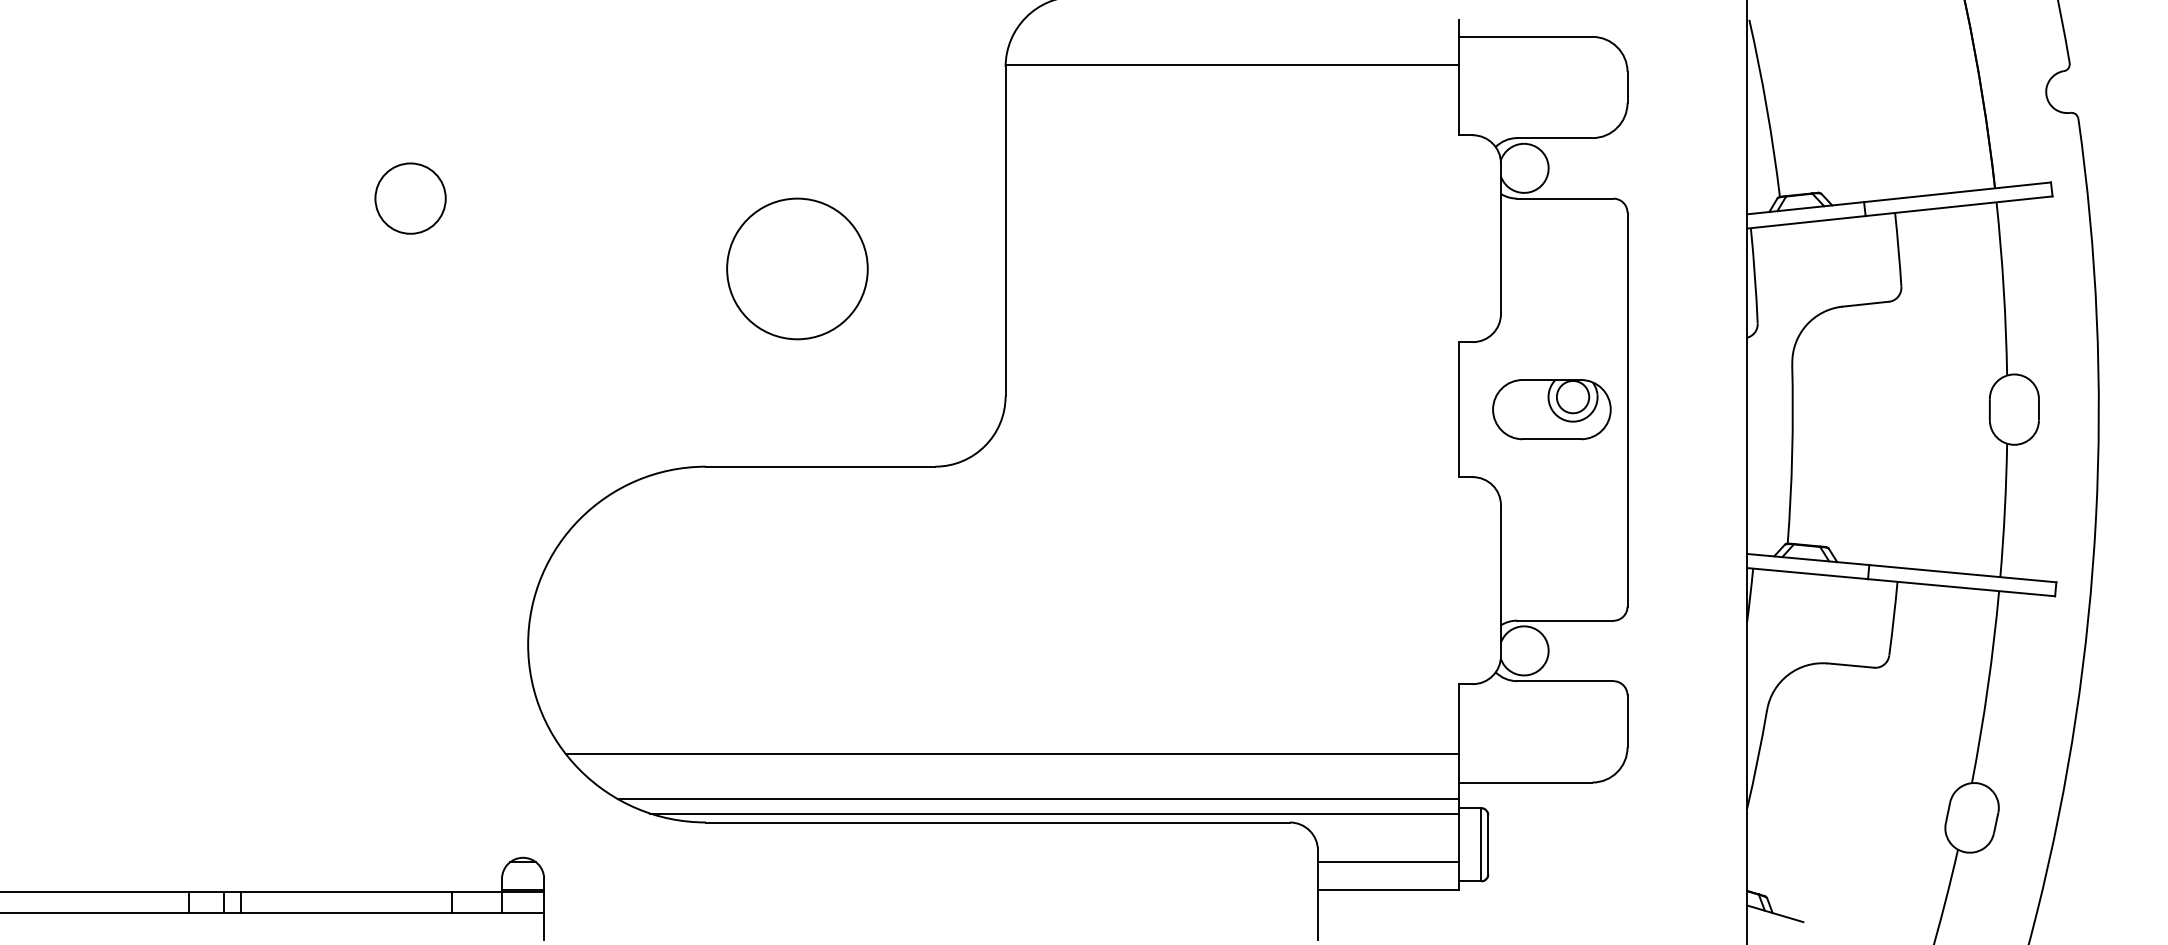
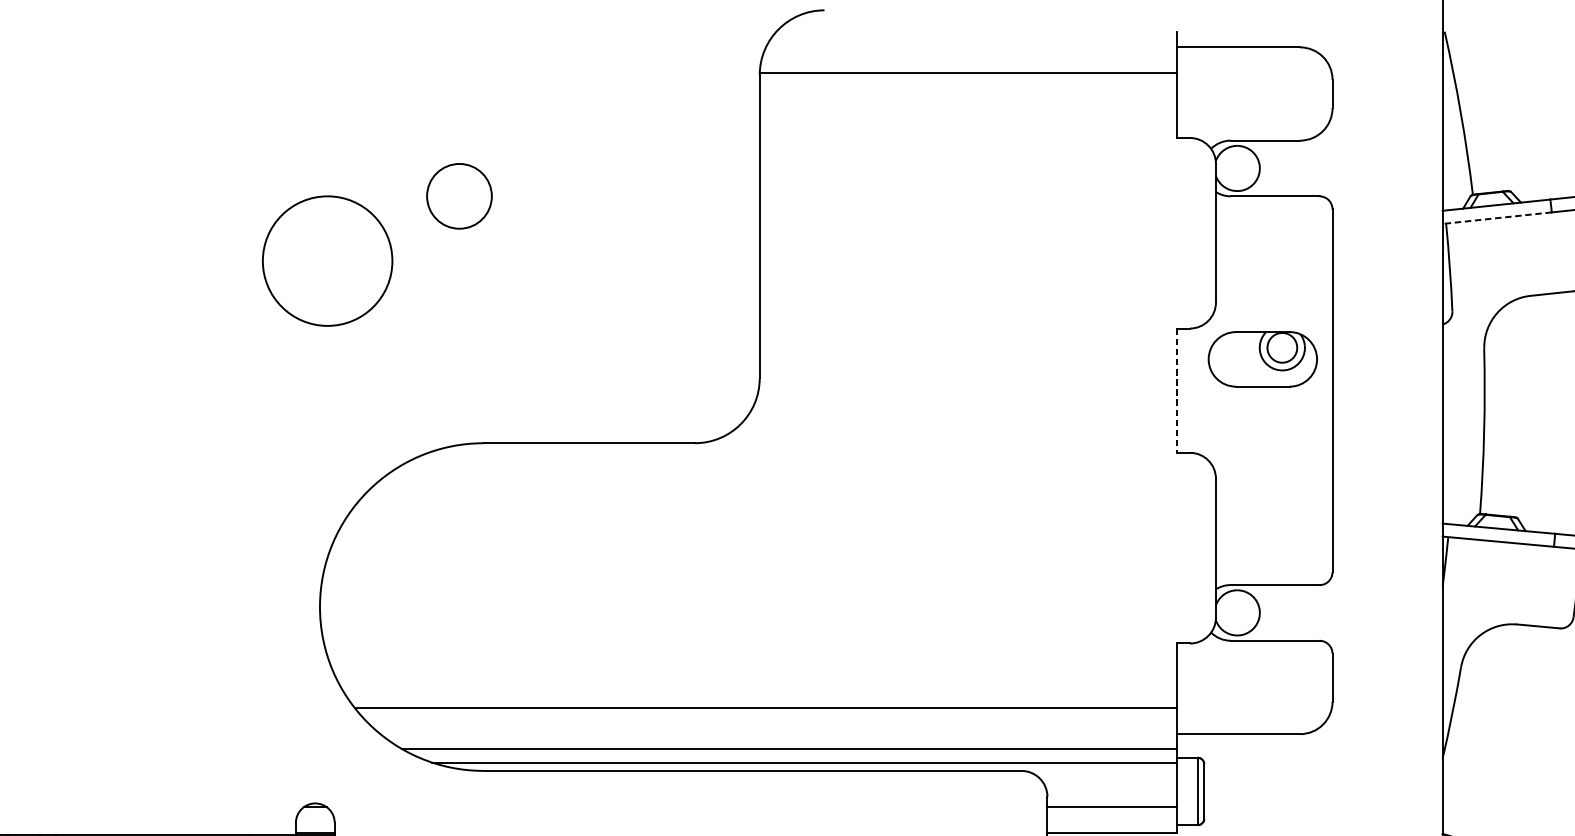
circle: (410, 198) -> (459, 196), moved
line: (1806, 222) -> (1497, 218), solid -> dashed
circle: (797, 268) -> (327, 260), moved
line: (1458, 409) -> (1176, 390), solid -> dashed
part: (1551, 409) -> (1262, 359), moved

